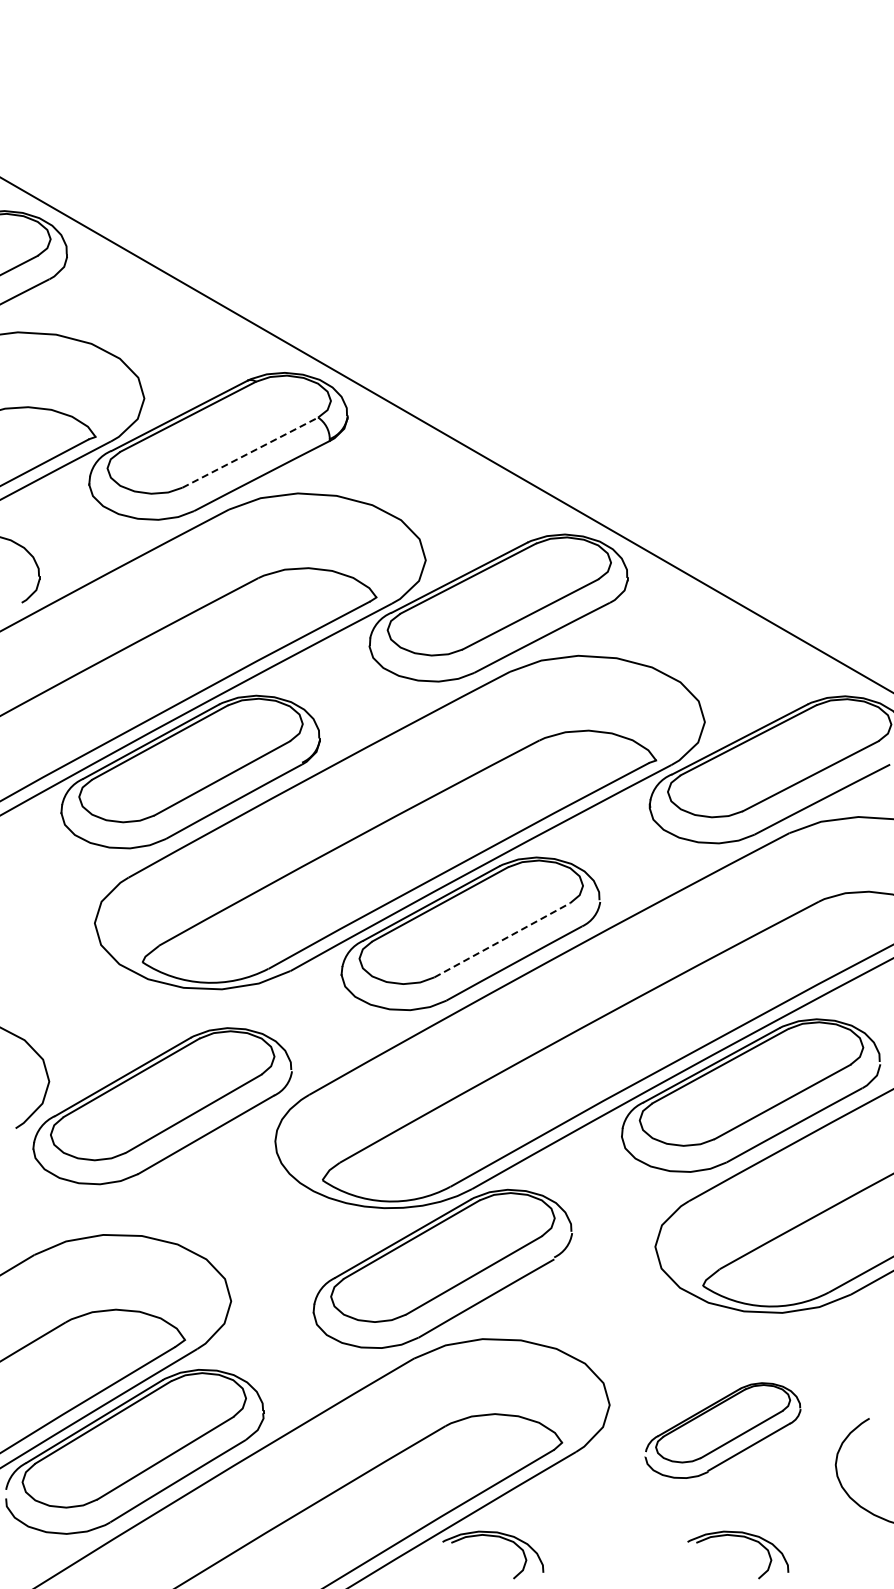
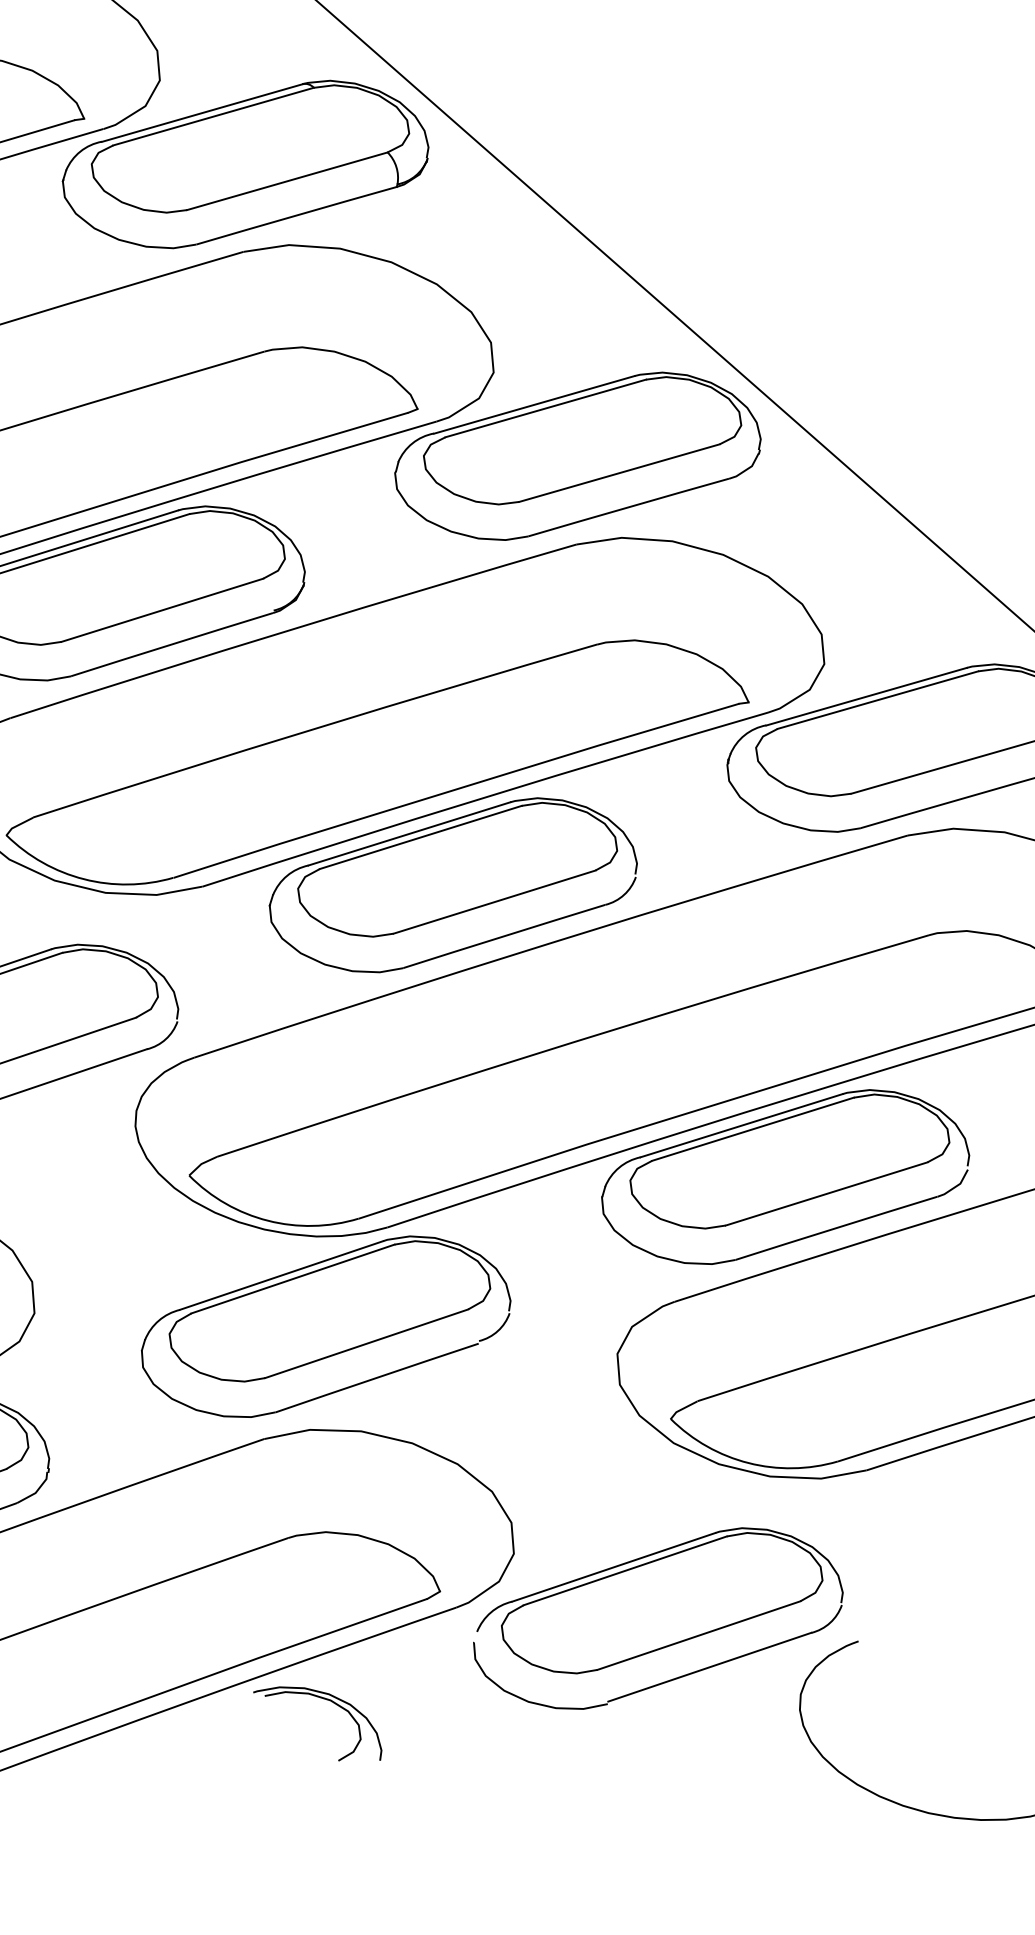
line: (250, 452) -> (287, 181), dashed -> solid
line: (502, 940) -> (494, 902), dashed -> solid
part: (722, 1430) -> (658, 1618), size x1.67
part: (740, 1537) -> (653, 1766), removed

